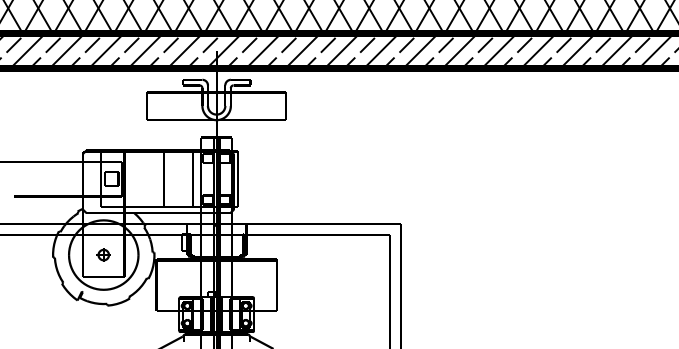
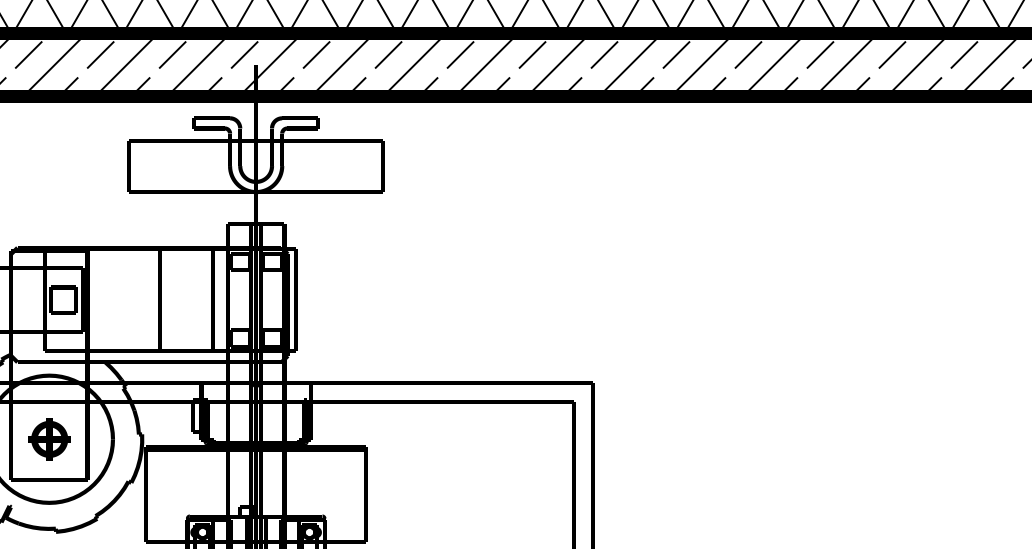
part: (103, 254) -> (48, 438), size x1.6

